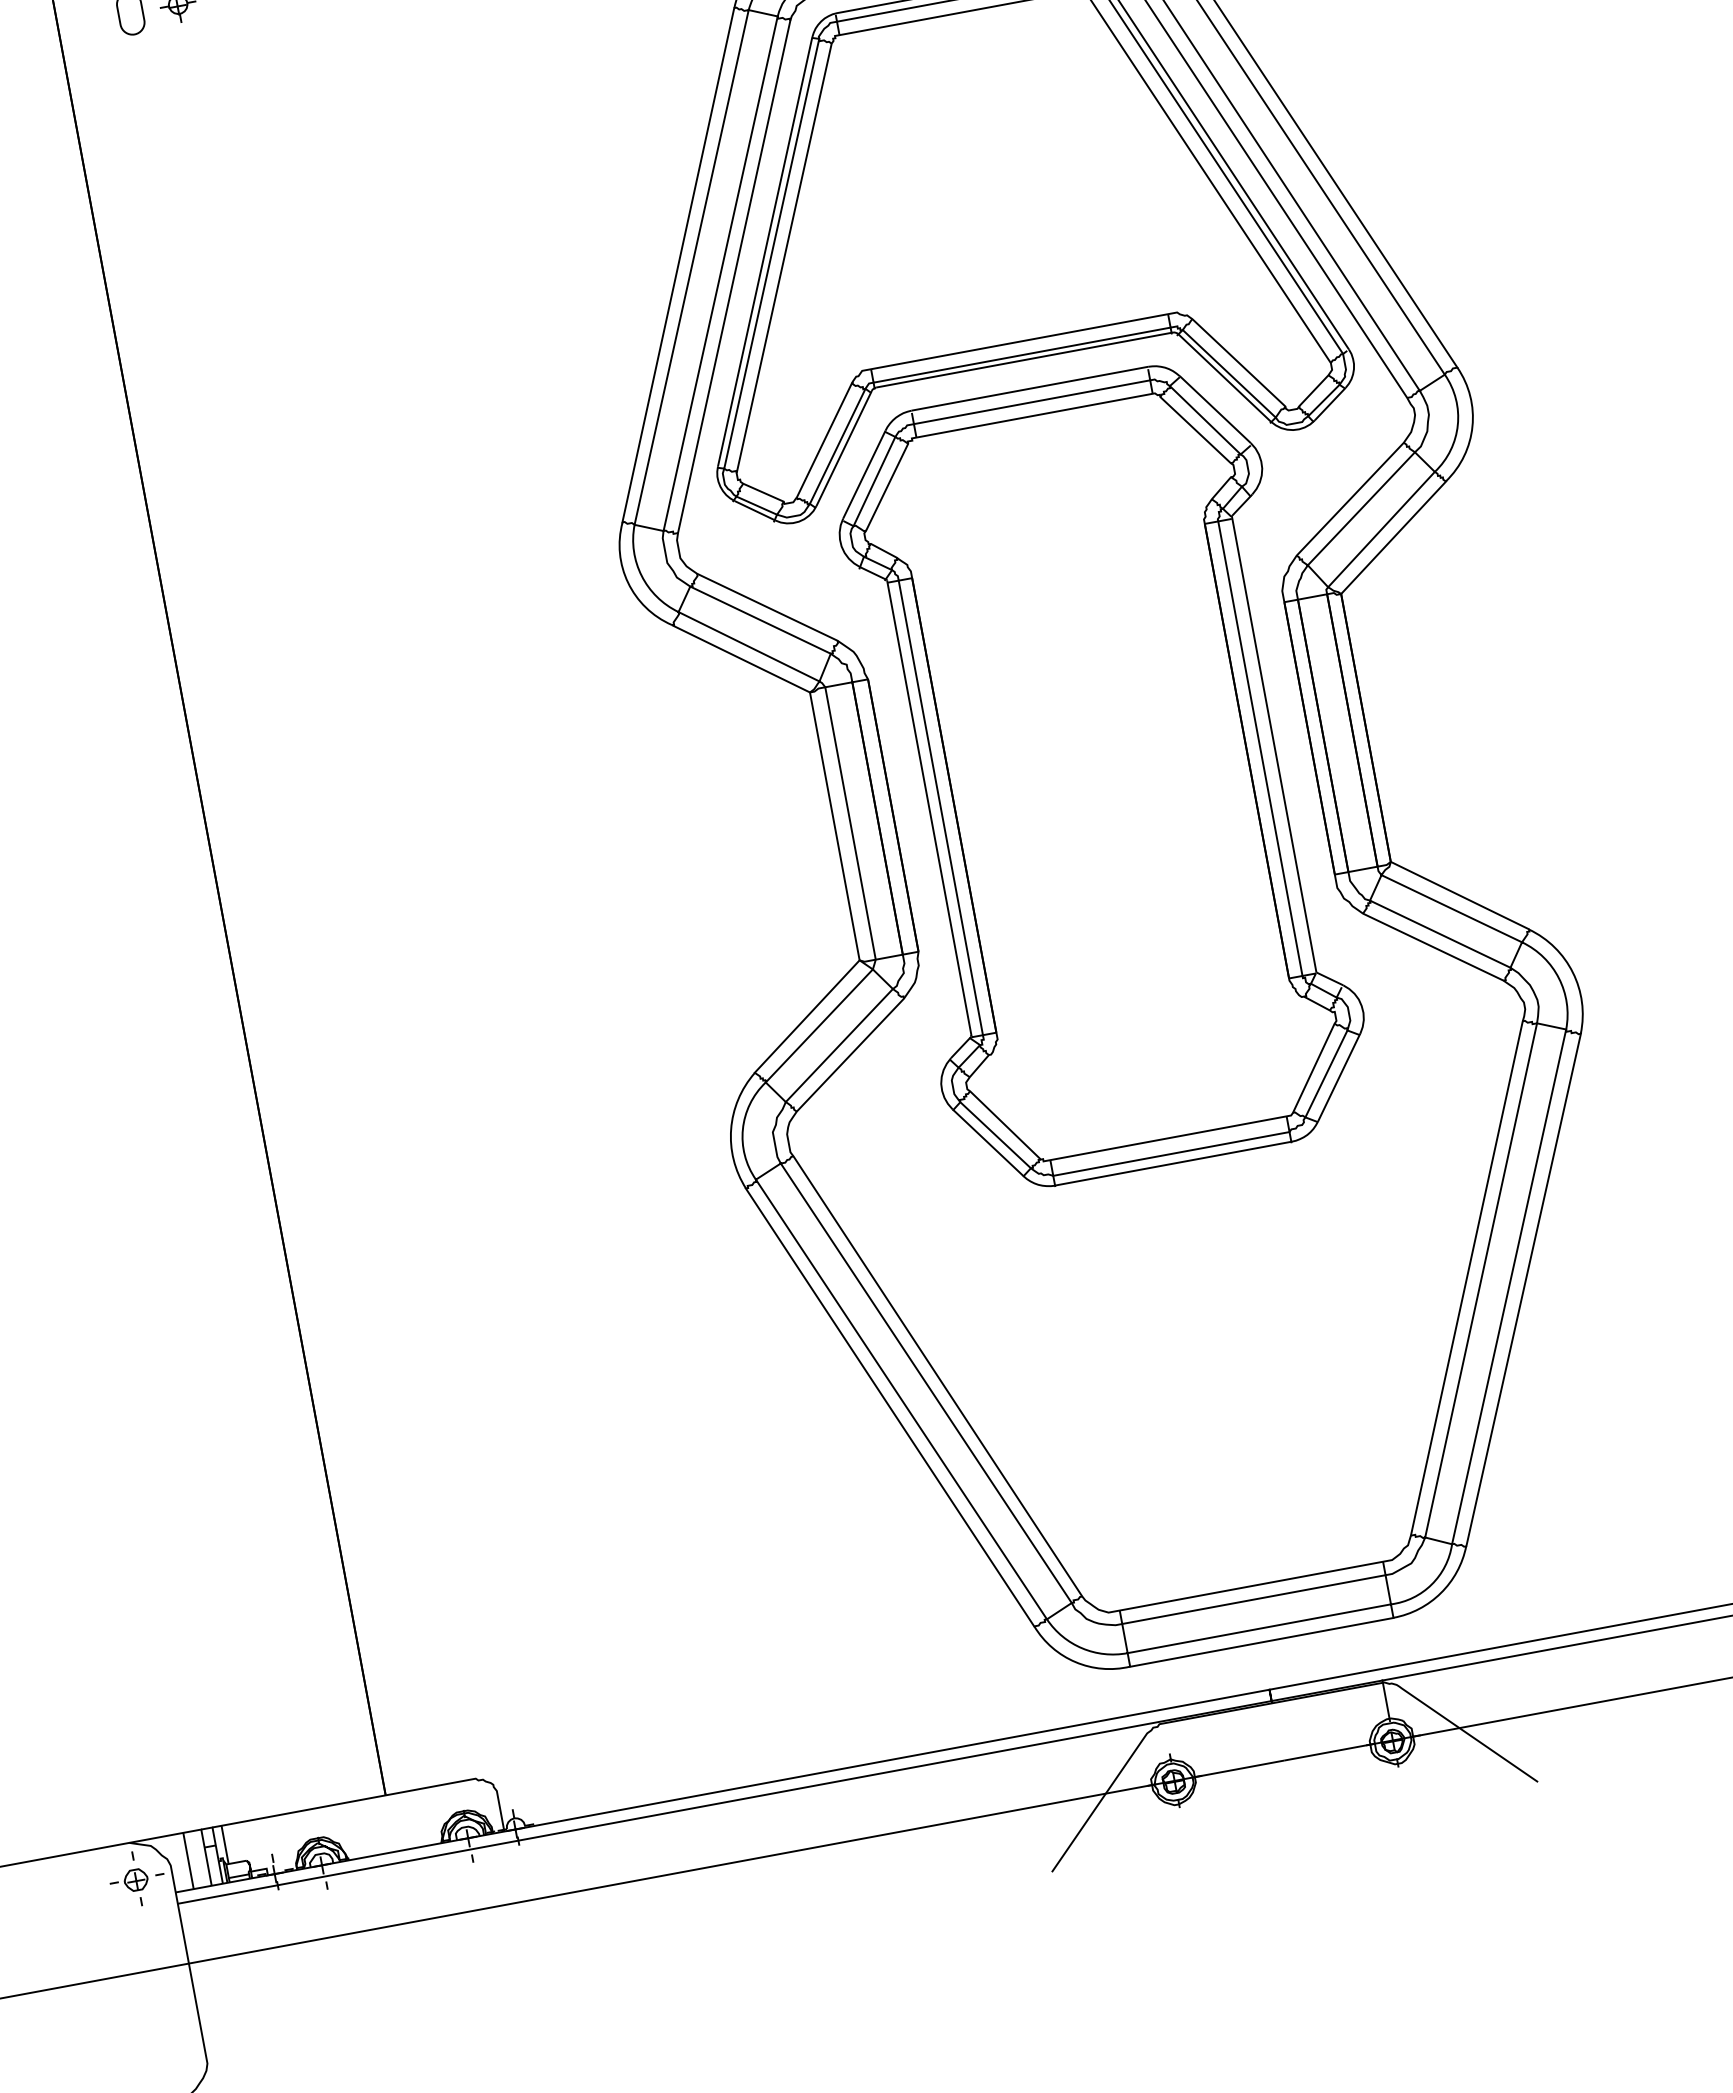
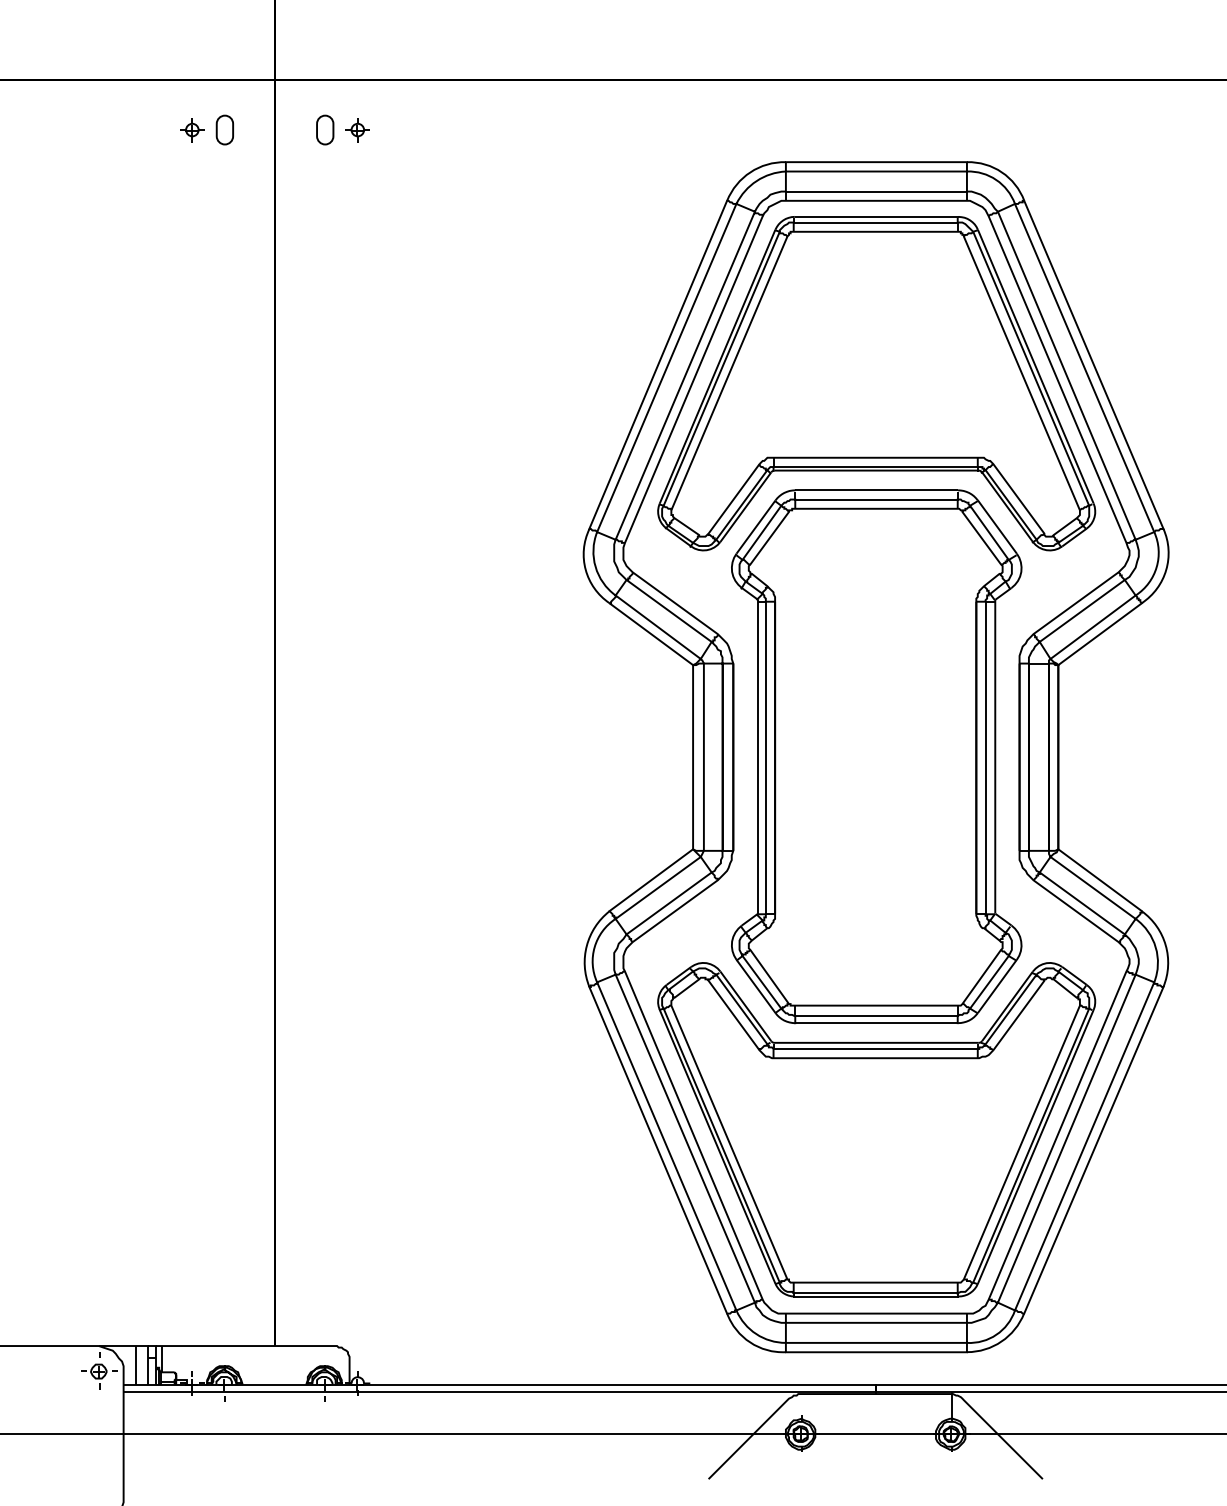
part: (1201, 1318) -> (876, 1129), added

